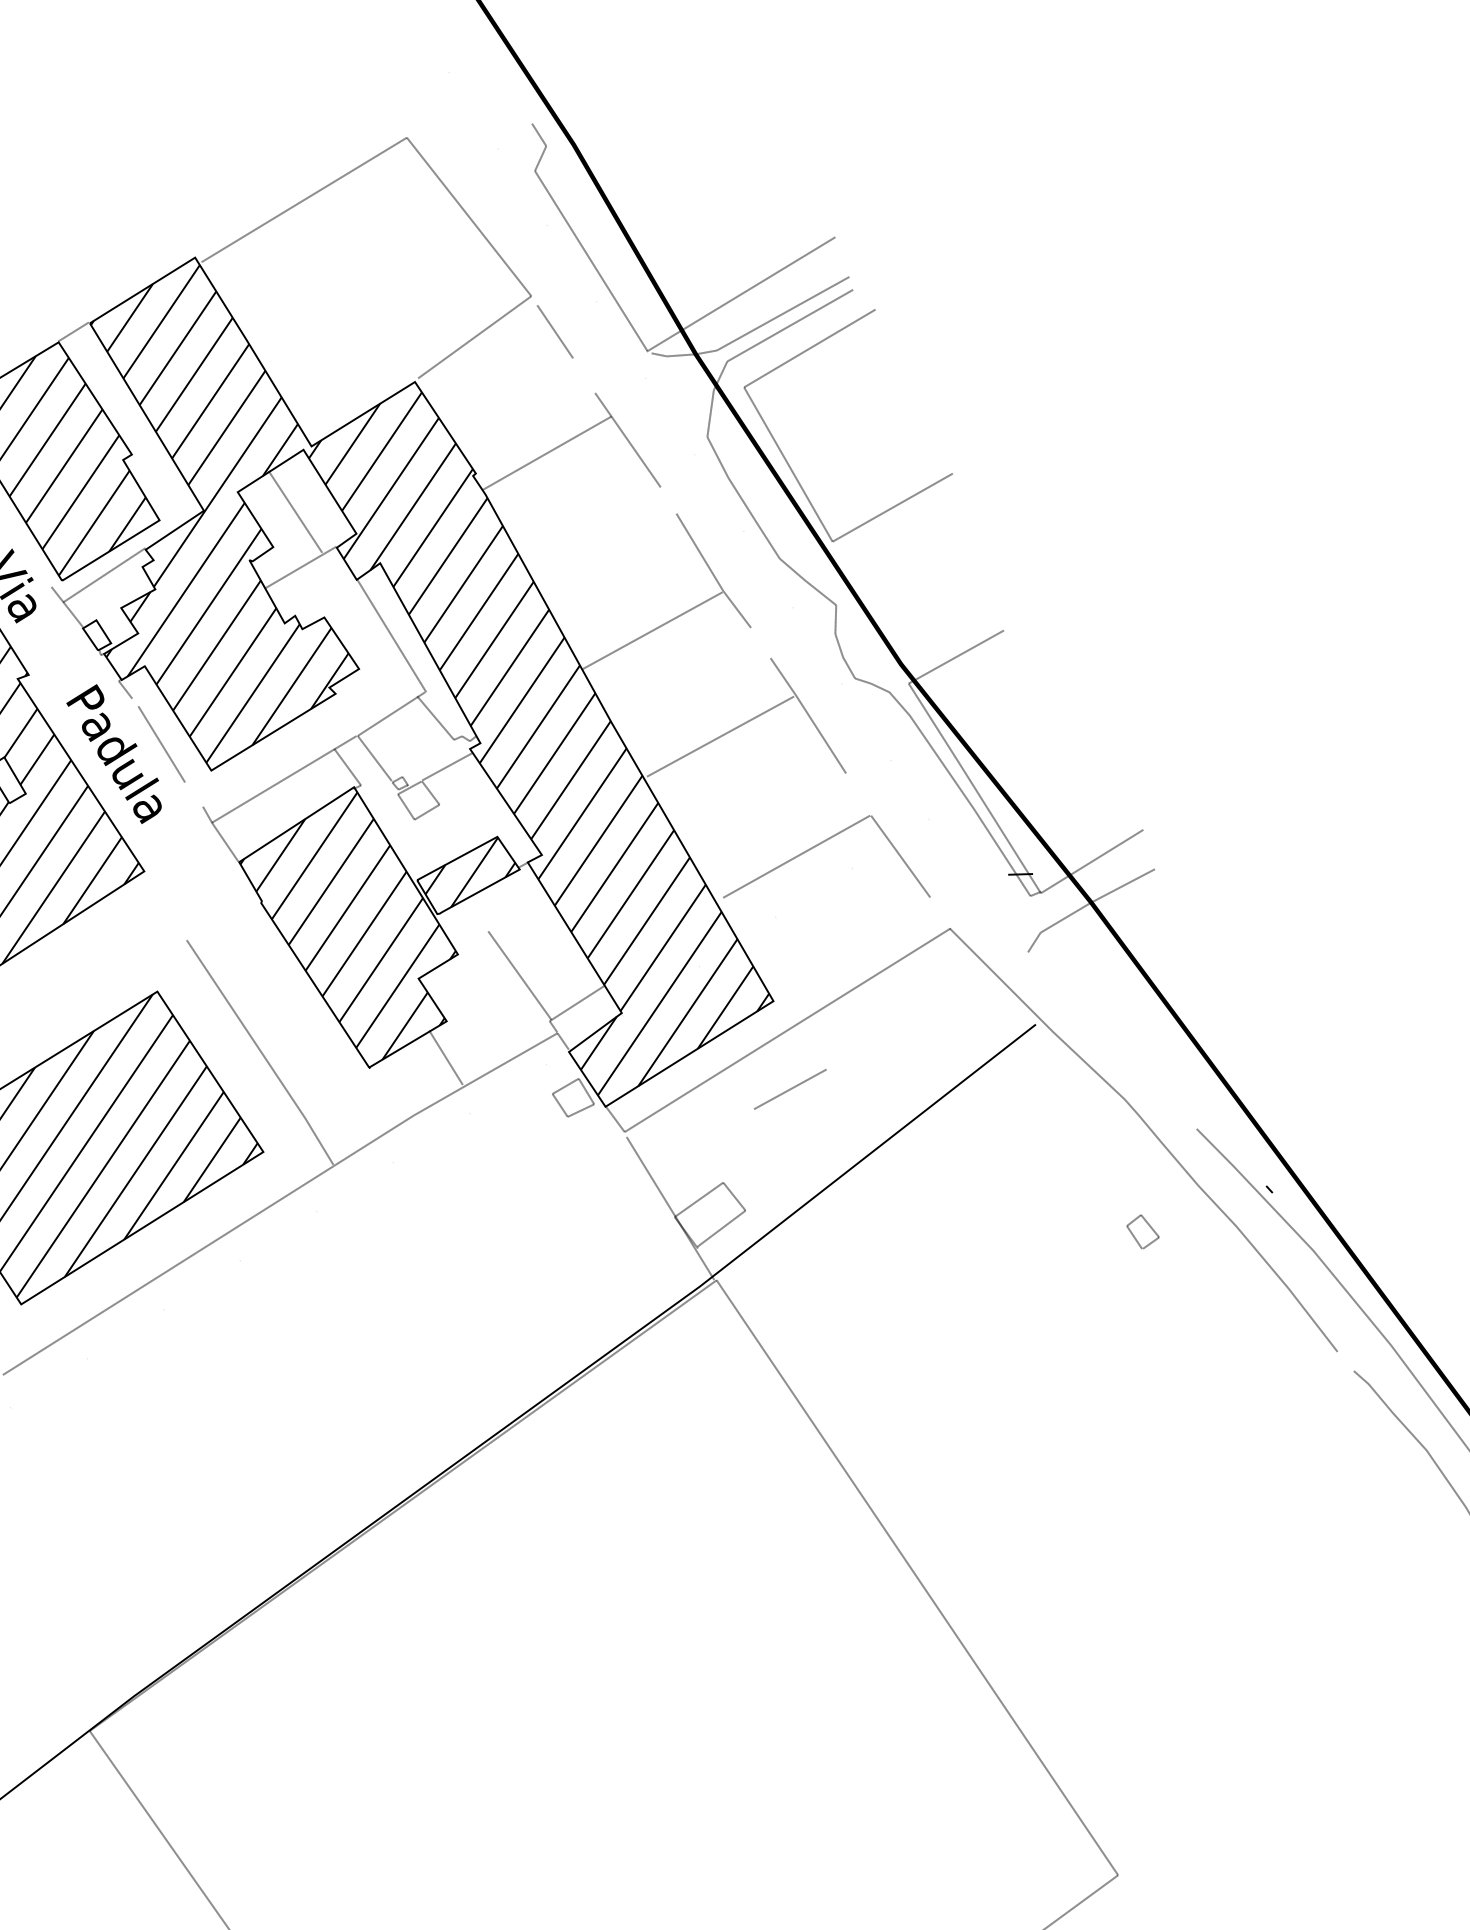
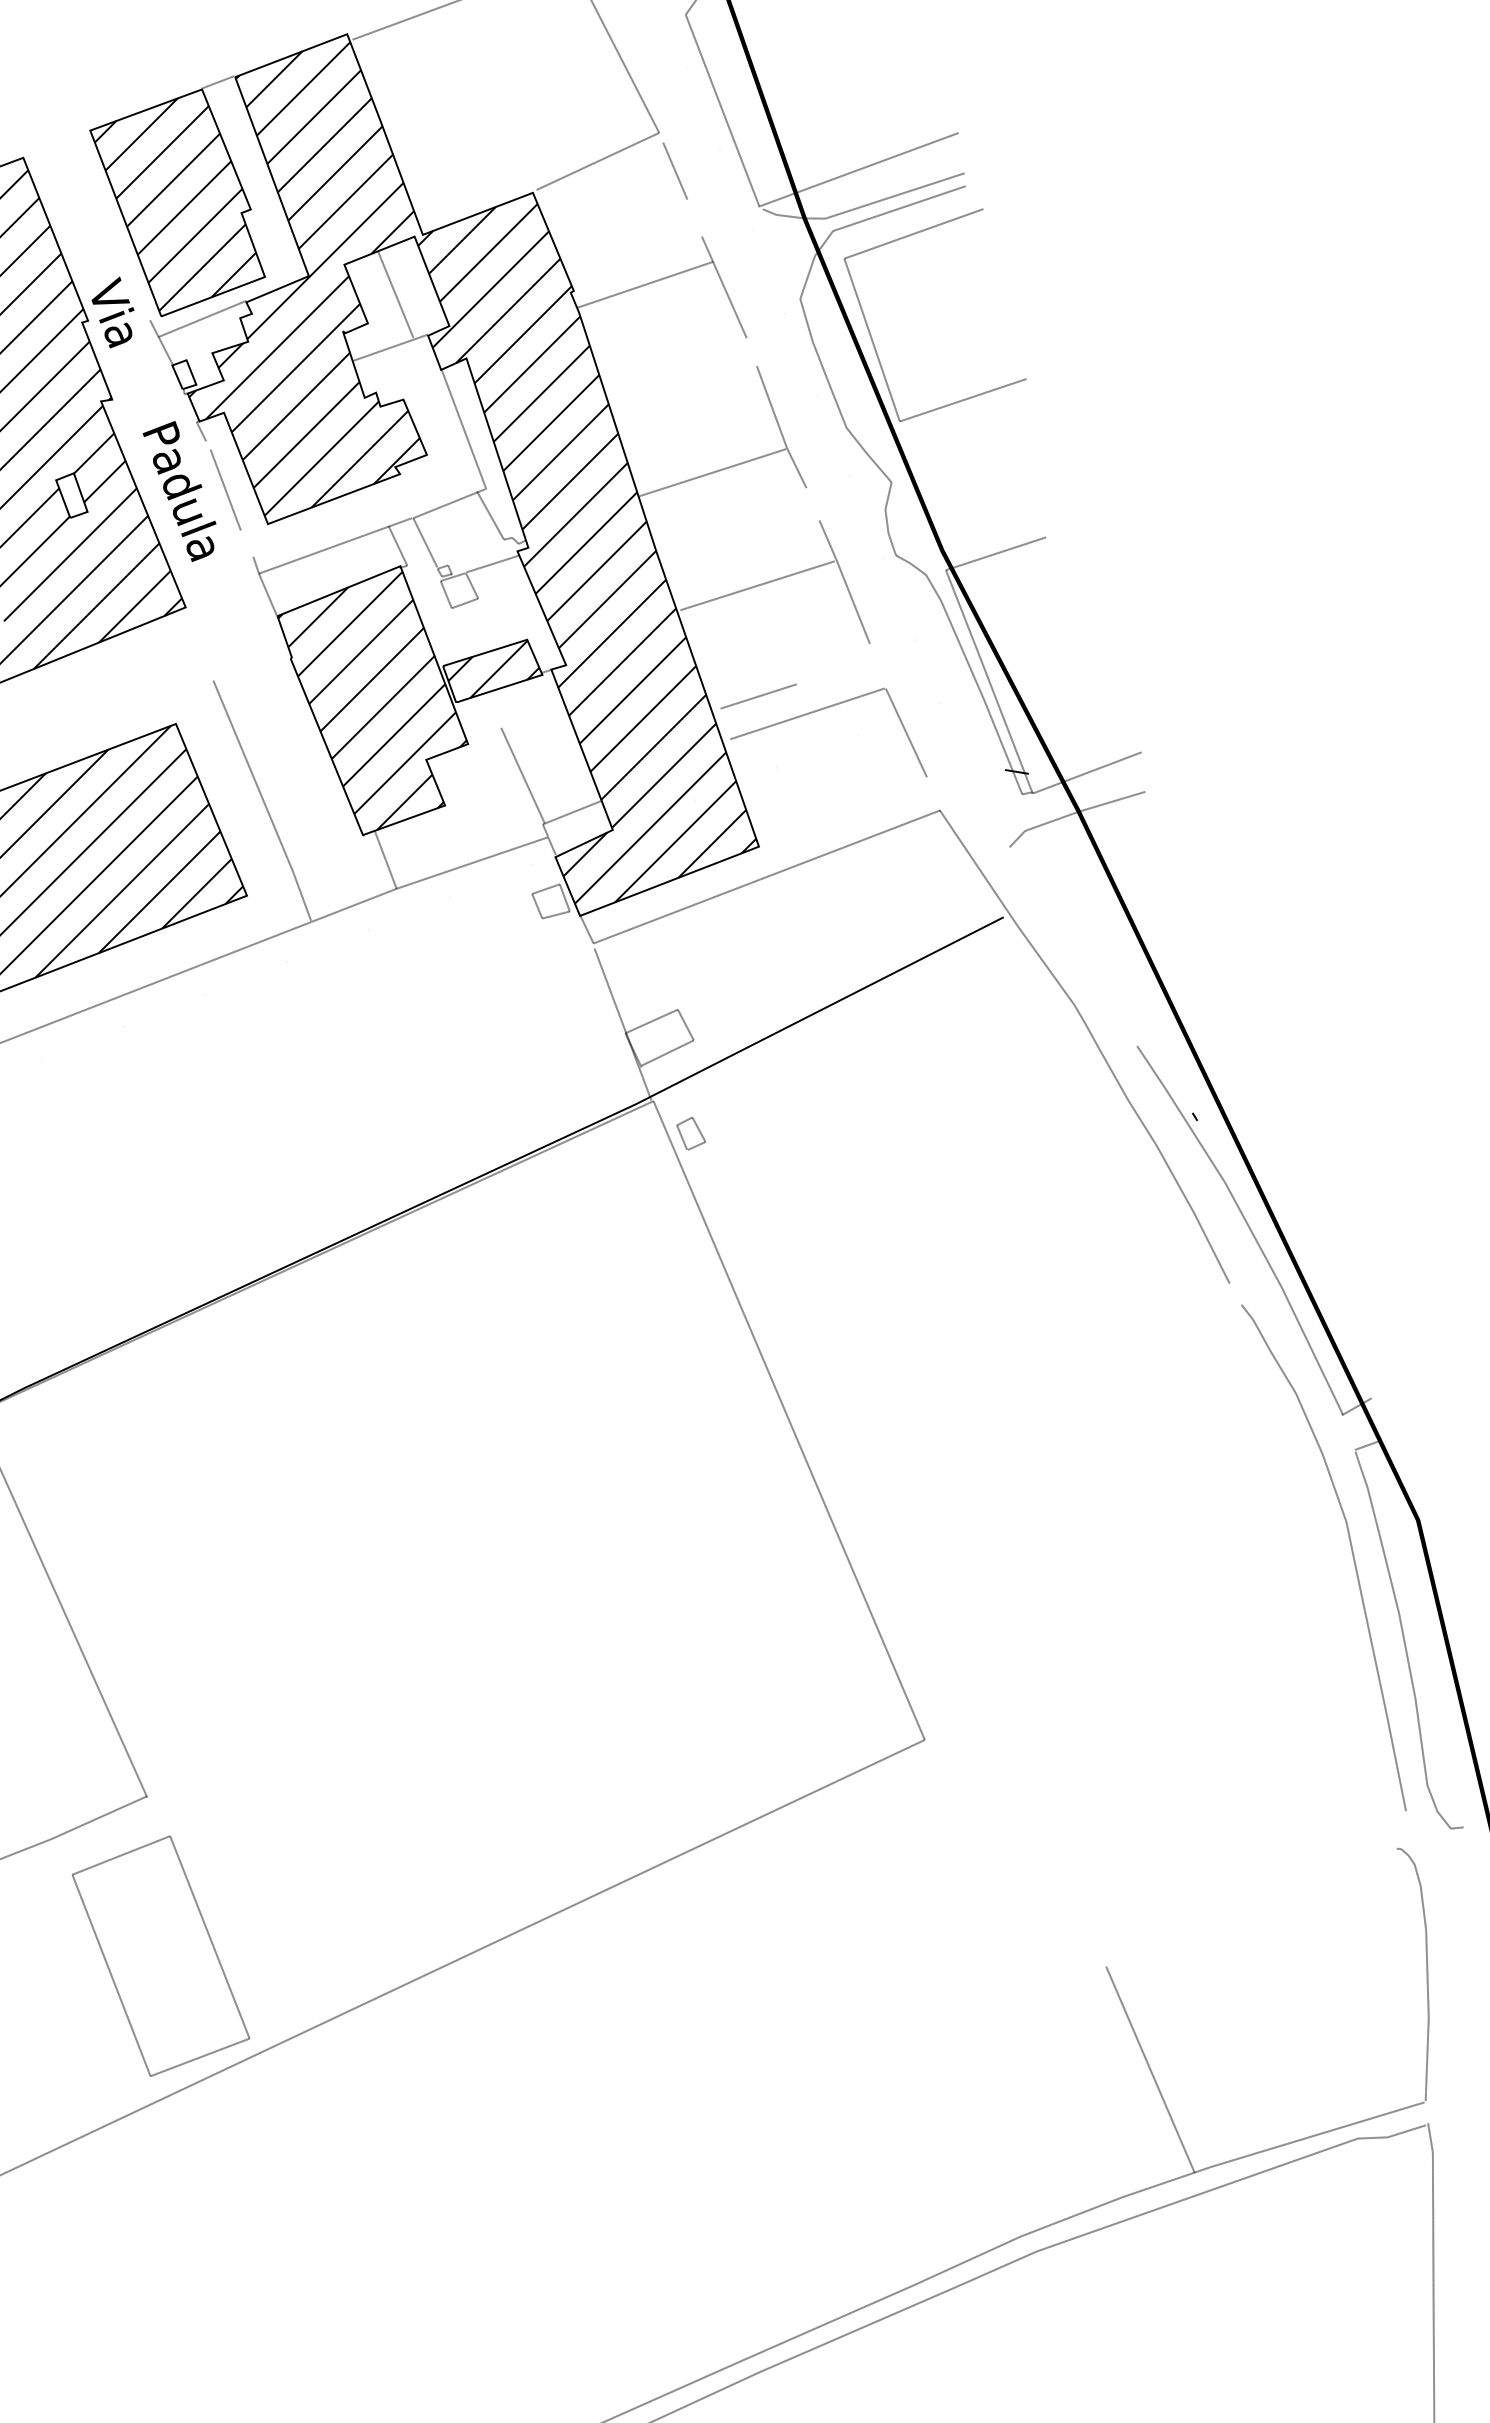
line: (445, 1057) -> (385, 859), moved
line: (790, 1089) -> (758, 696), moved
line: (1148, 1226) -> (697, 1129), moved

